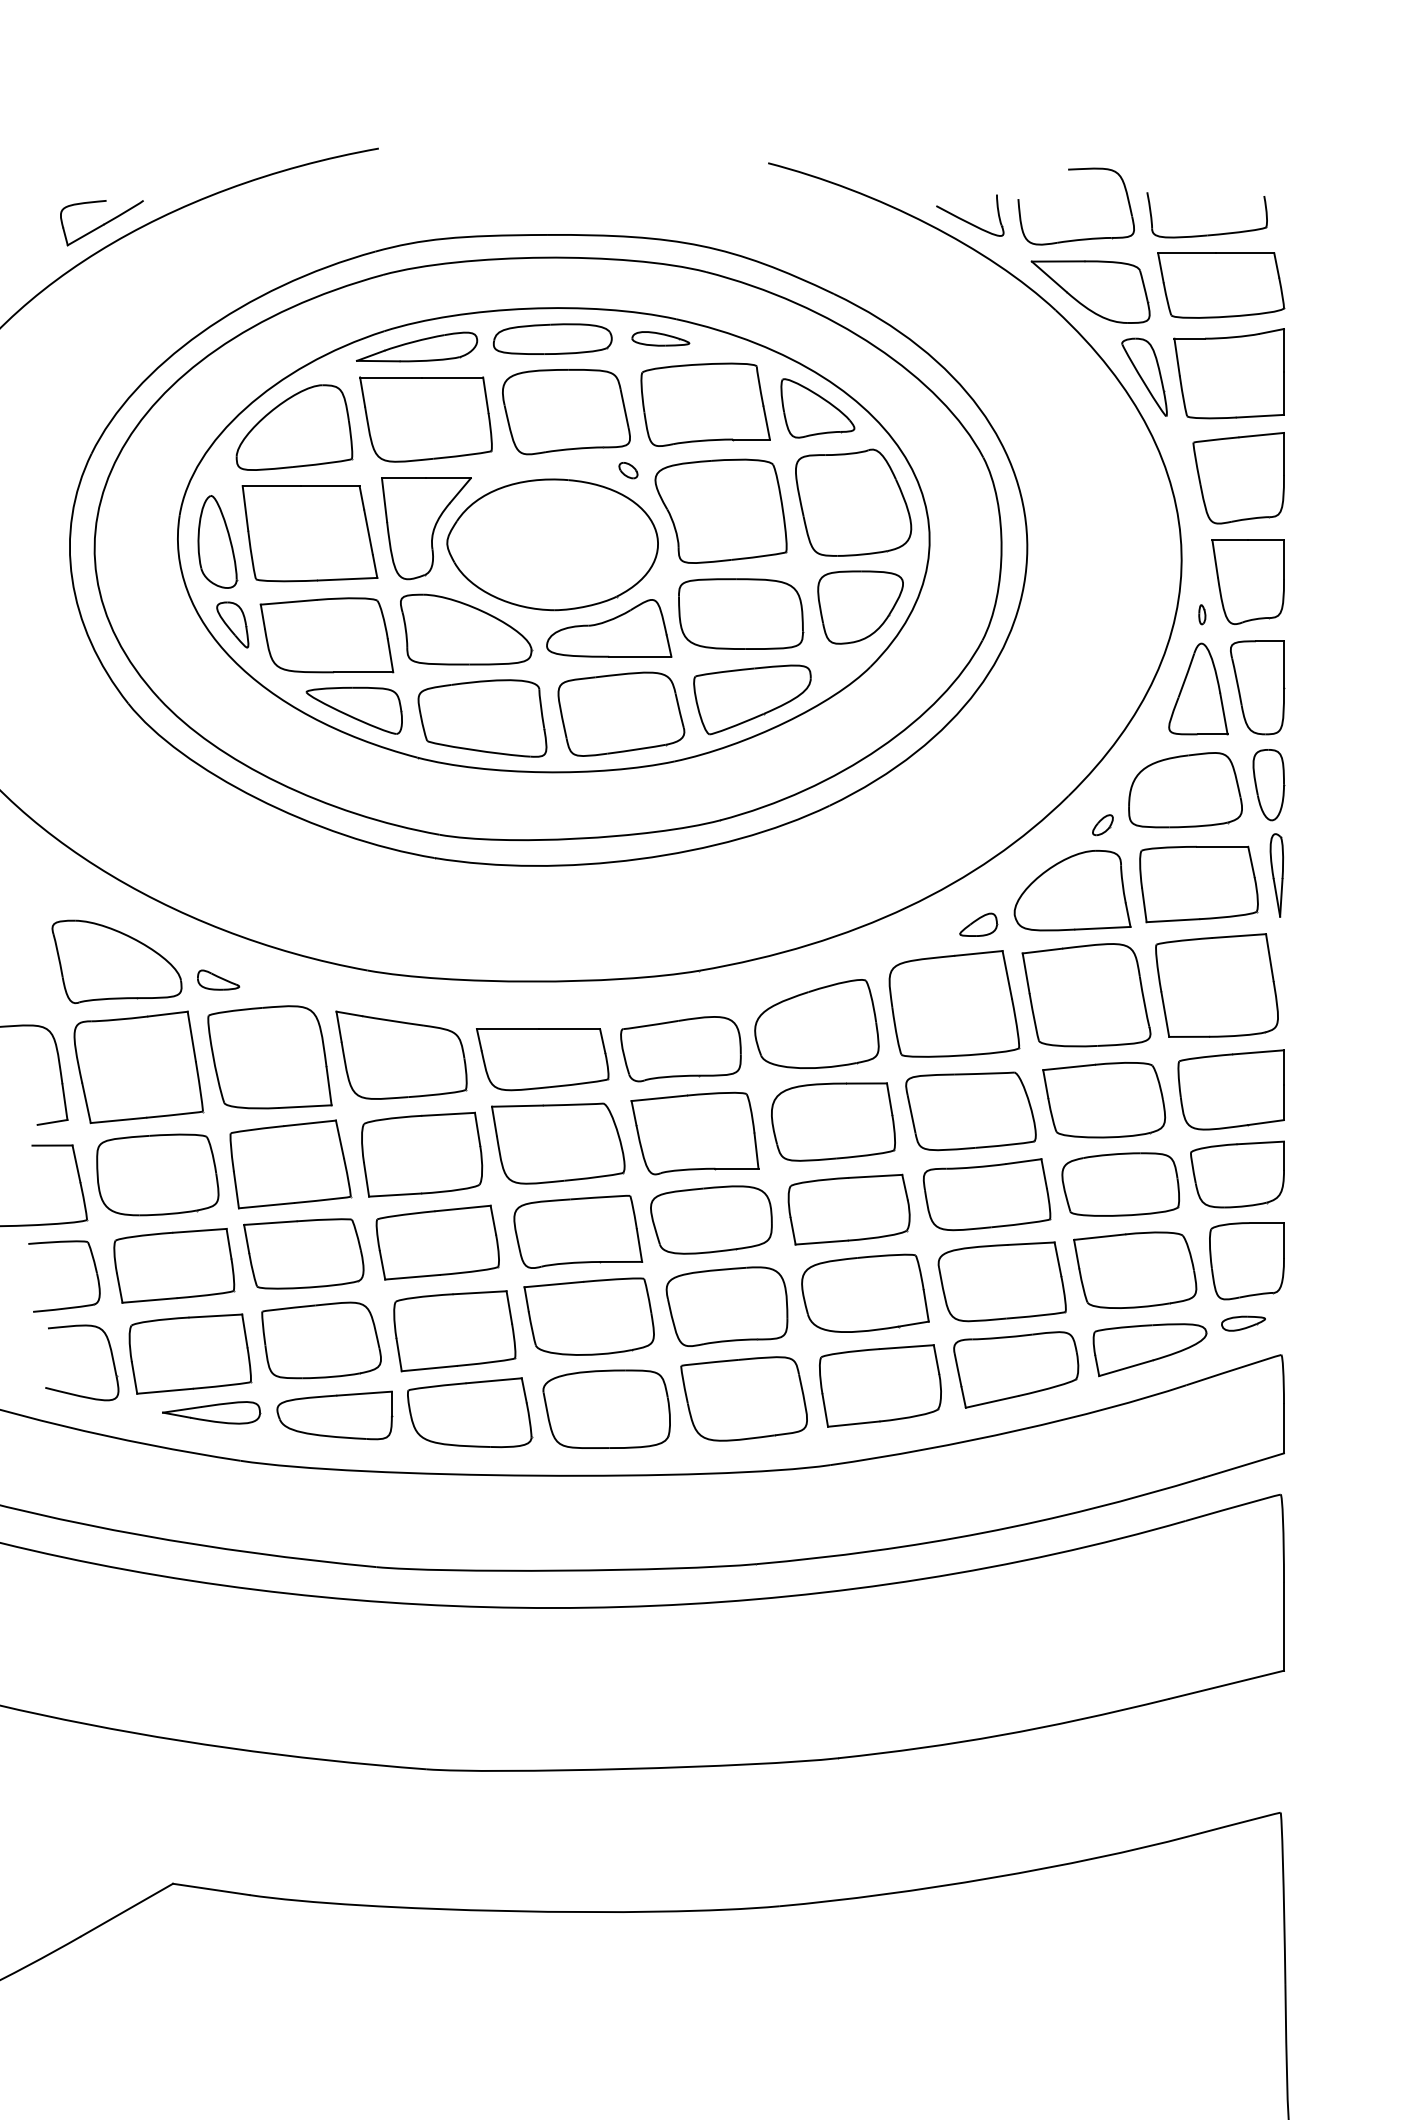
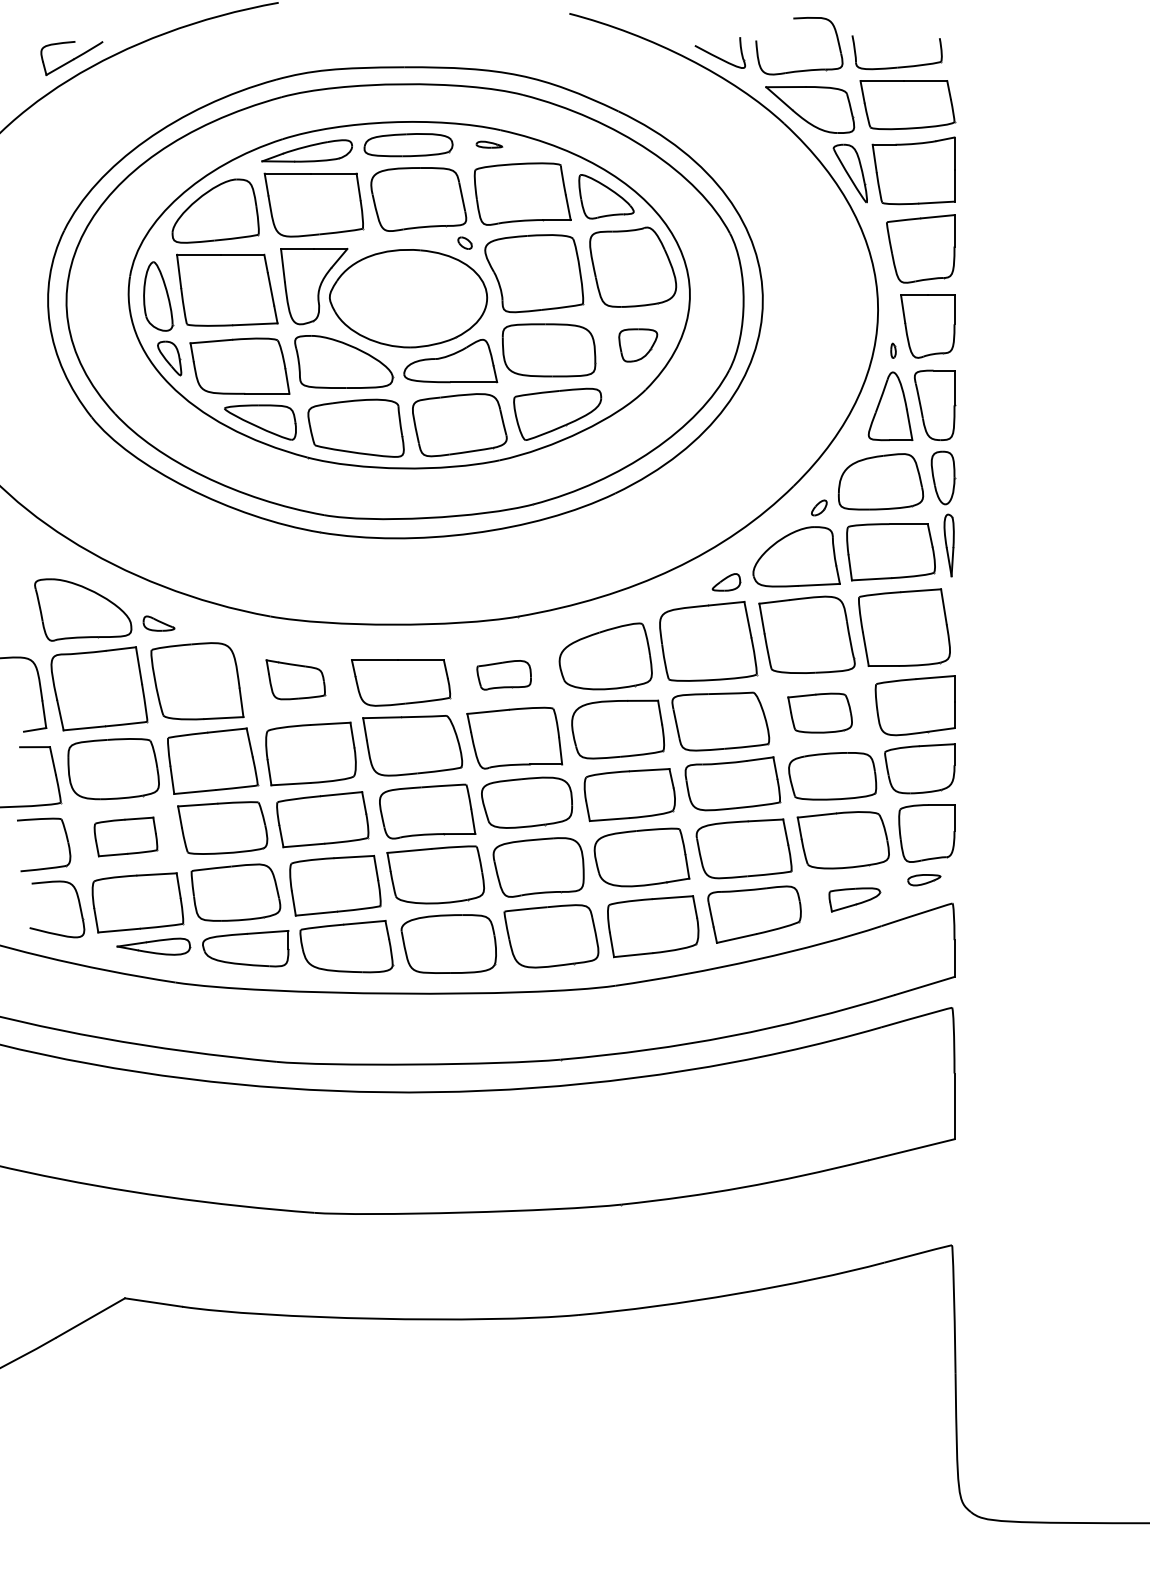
part: (661, 338) -> (489, 144), size x0.6
part: (859, 607) -> (637, 345), size x0.6
part: (679, 1049) -> (503, 675), size x0.6
part: (401, 1054) -> (295, 679), size x0.6
part: (1103, 1099) -> (819, 712), size x0.7
part: (173, 1265) -> (125, 836), size x0.7
part: (1150, 1349) -> (854, 899), size x0.6

